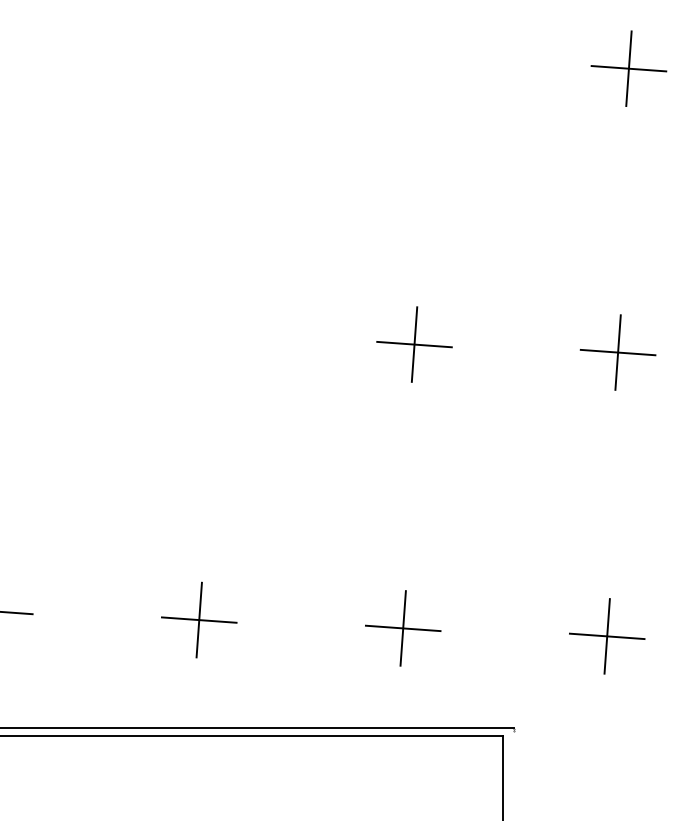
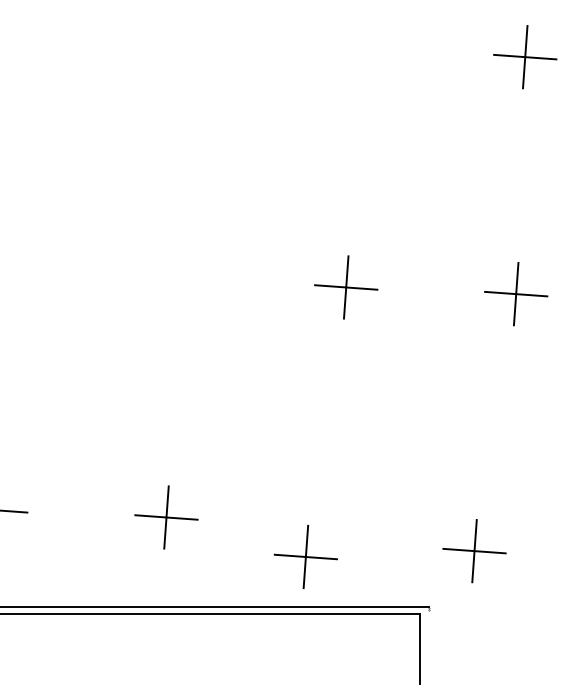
part: (403, 628) -> (306, 557), moved
part: (607, 636) -> (474, 551), moved

